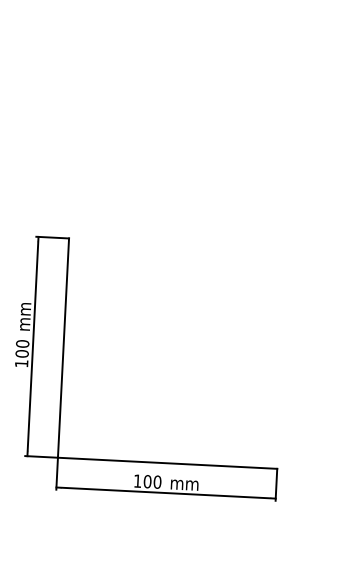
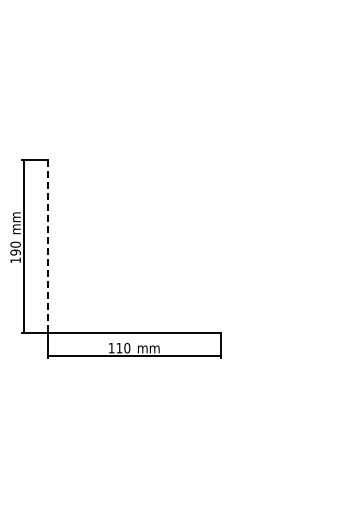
line: (62, 348) -> (47, 246), solid -> dashed
text: (22, 353) -> (15, 252), 100 -> 190
text: (147, 480) -> (119, 347), 100 -> 110

